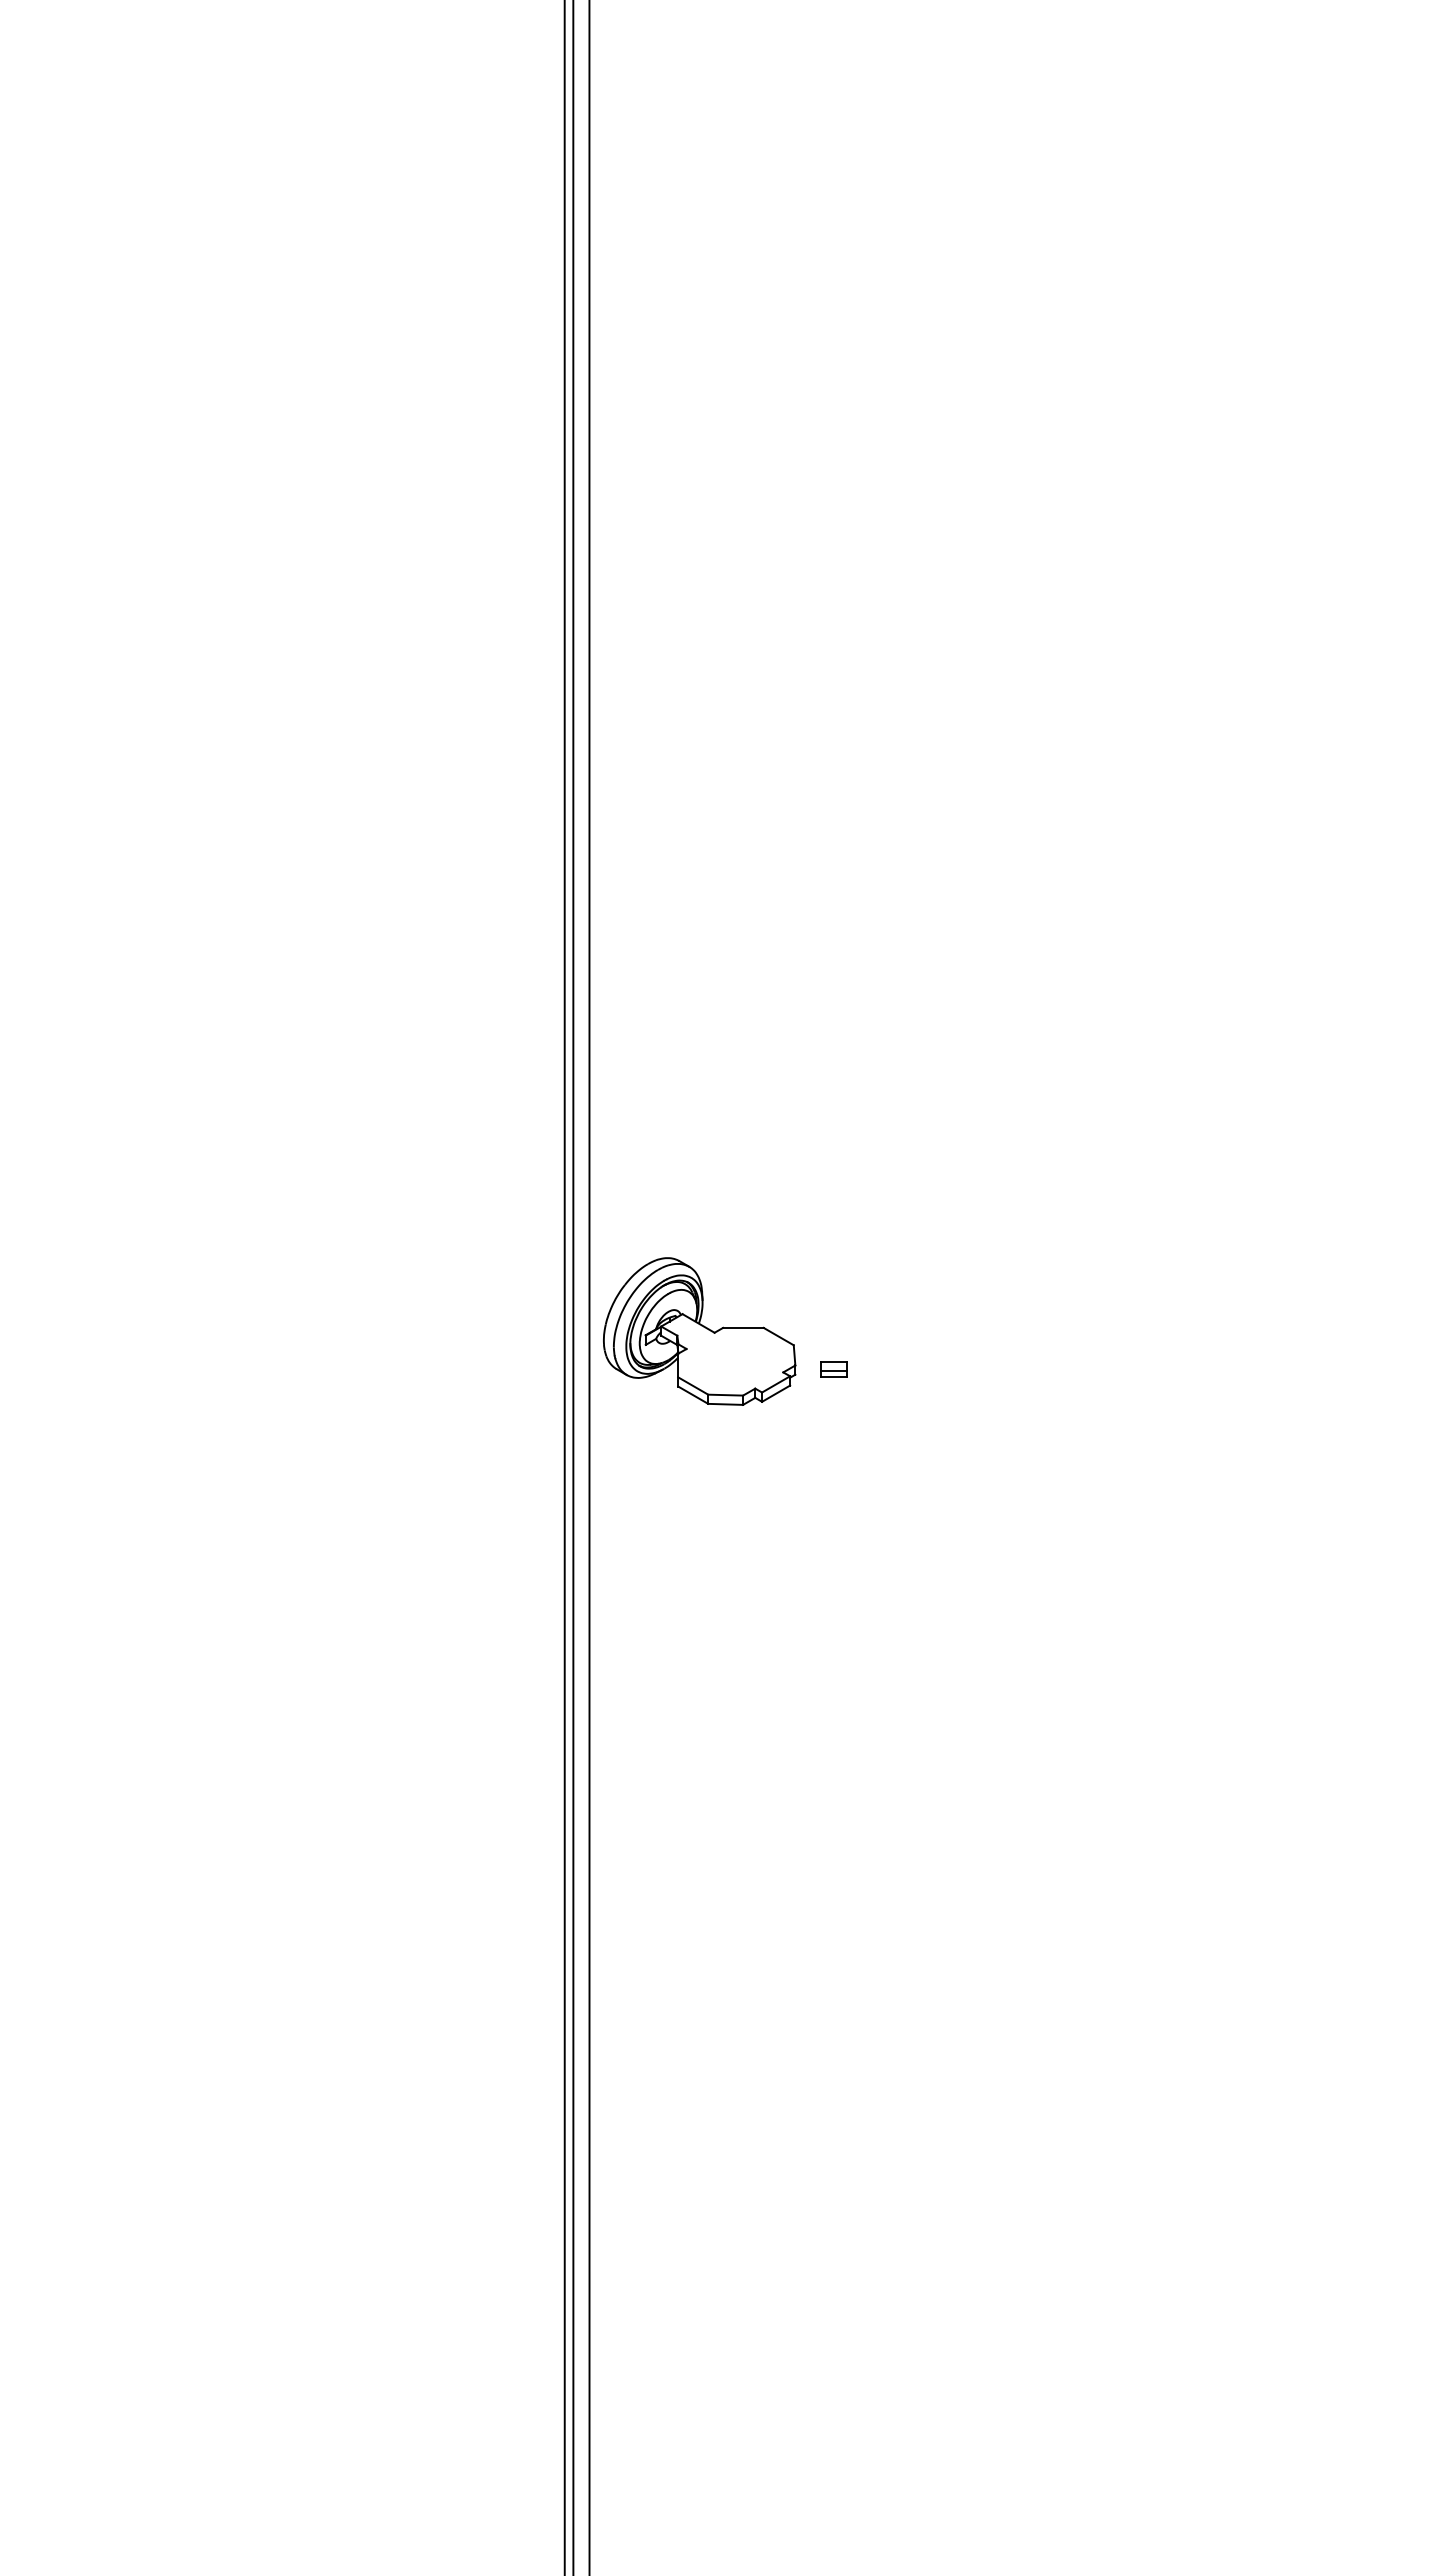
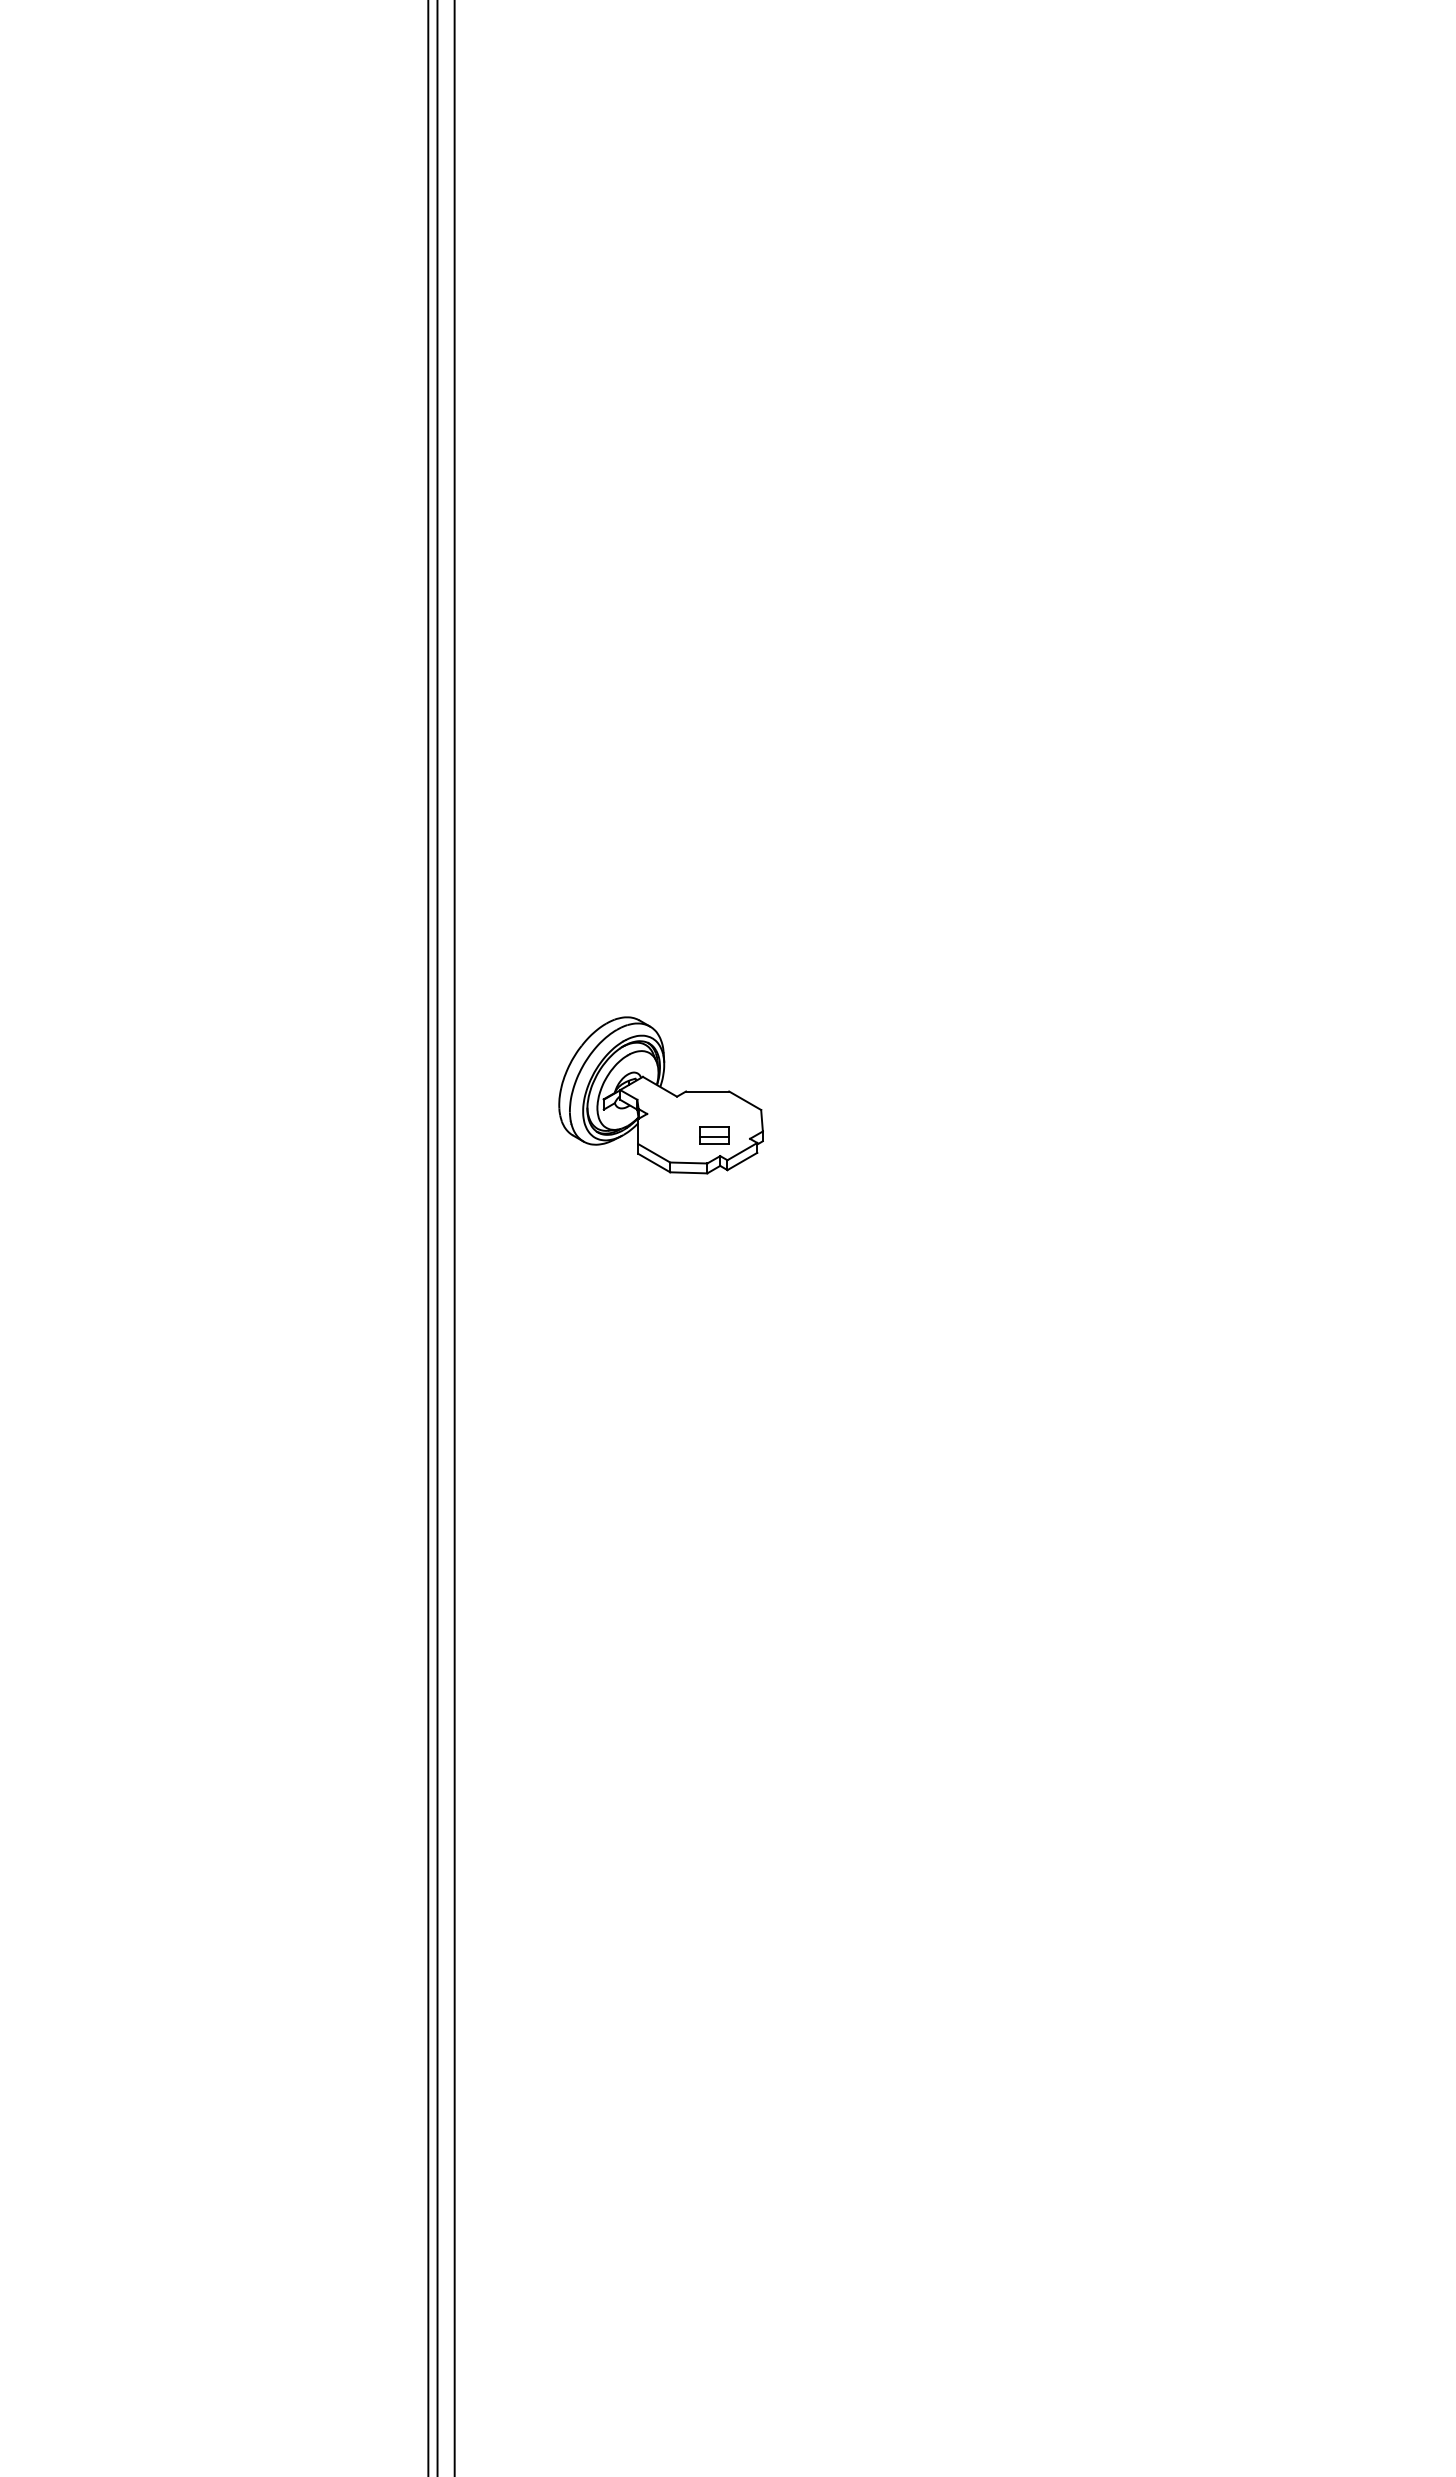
part: (699, 1331) -> (660, 1095), moved

